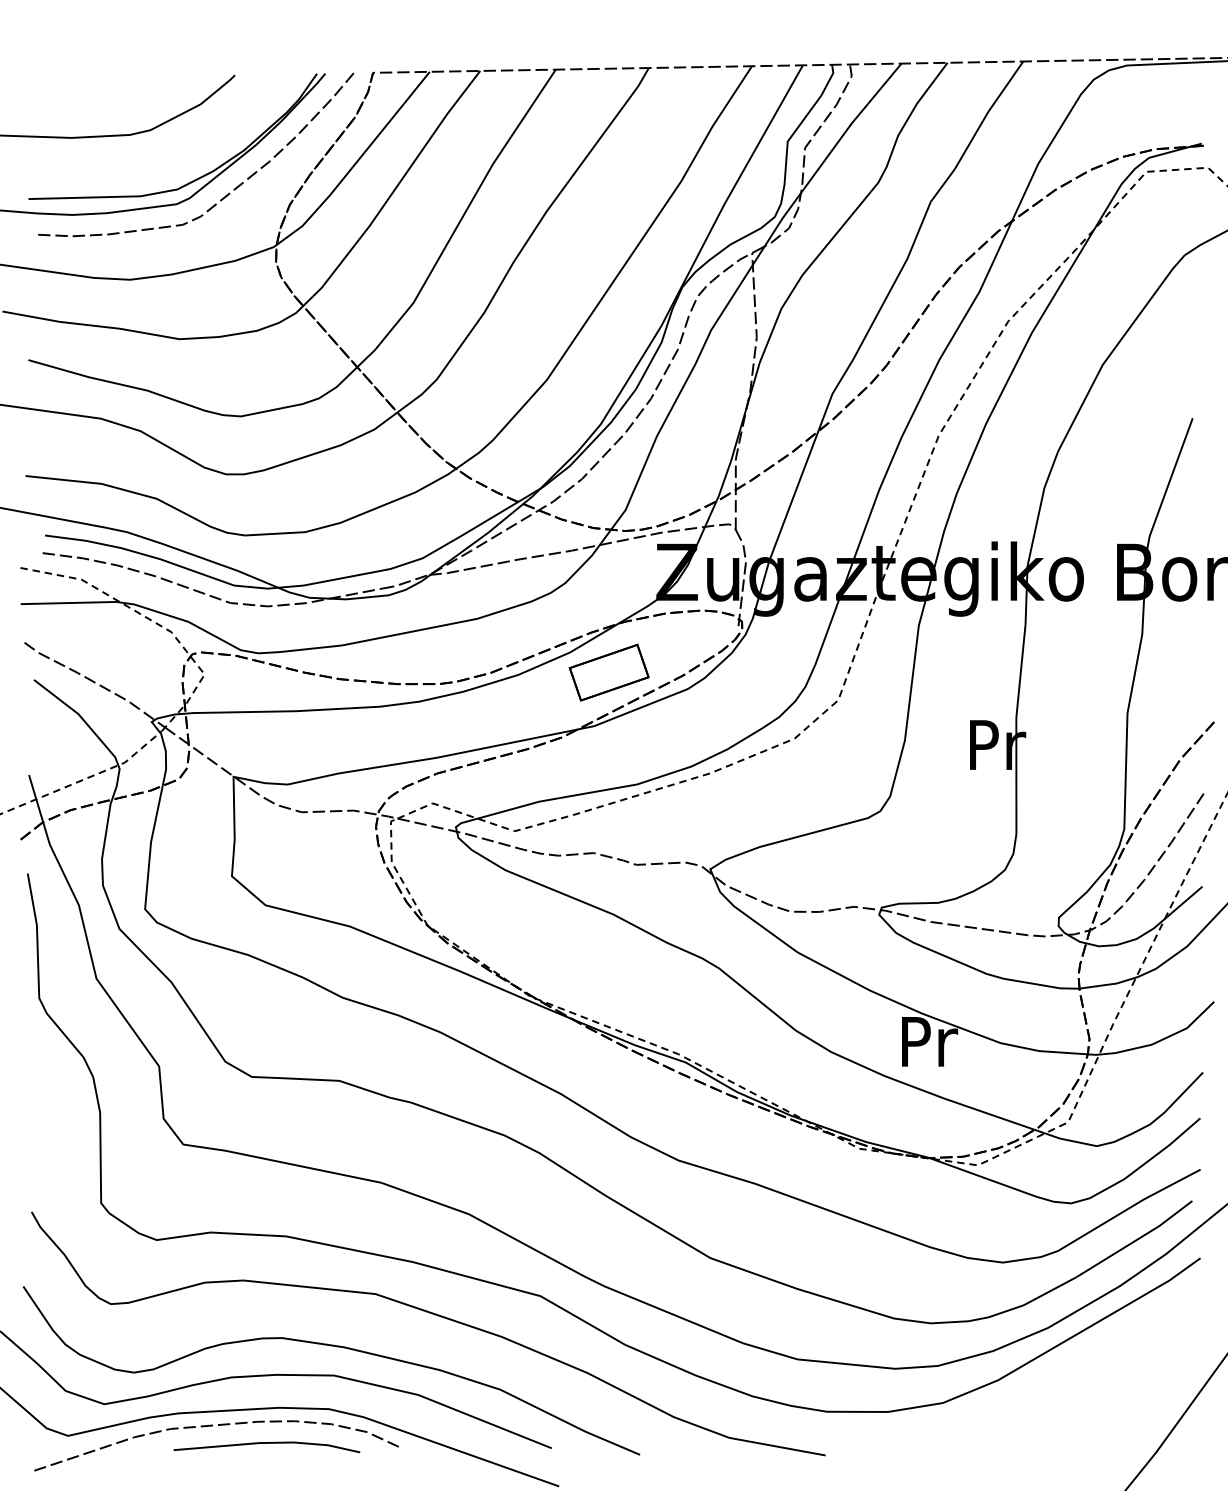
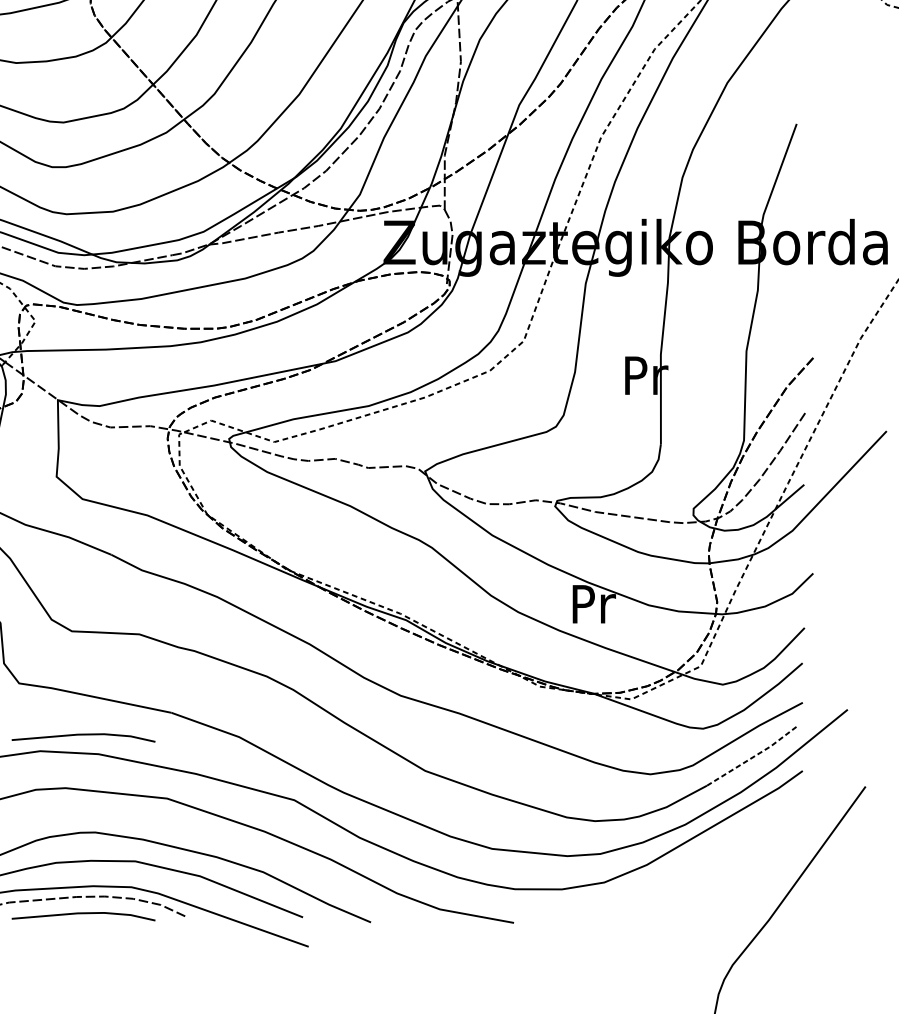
part: (608, 672) -> (346, 319), removed
line: (266, 1211) -> (83, 734), added
line: (1135, 1240) -> (752, 757), solid -> dashed

